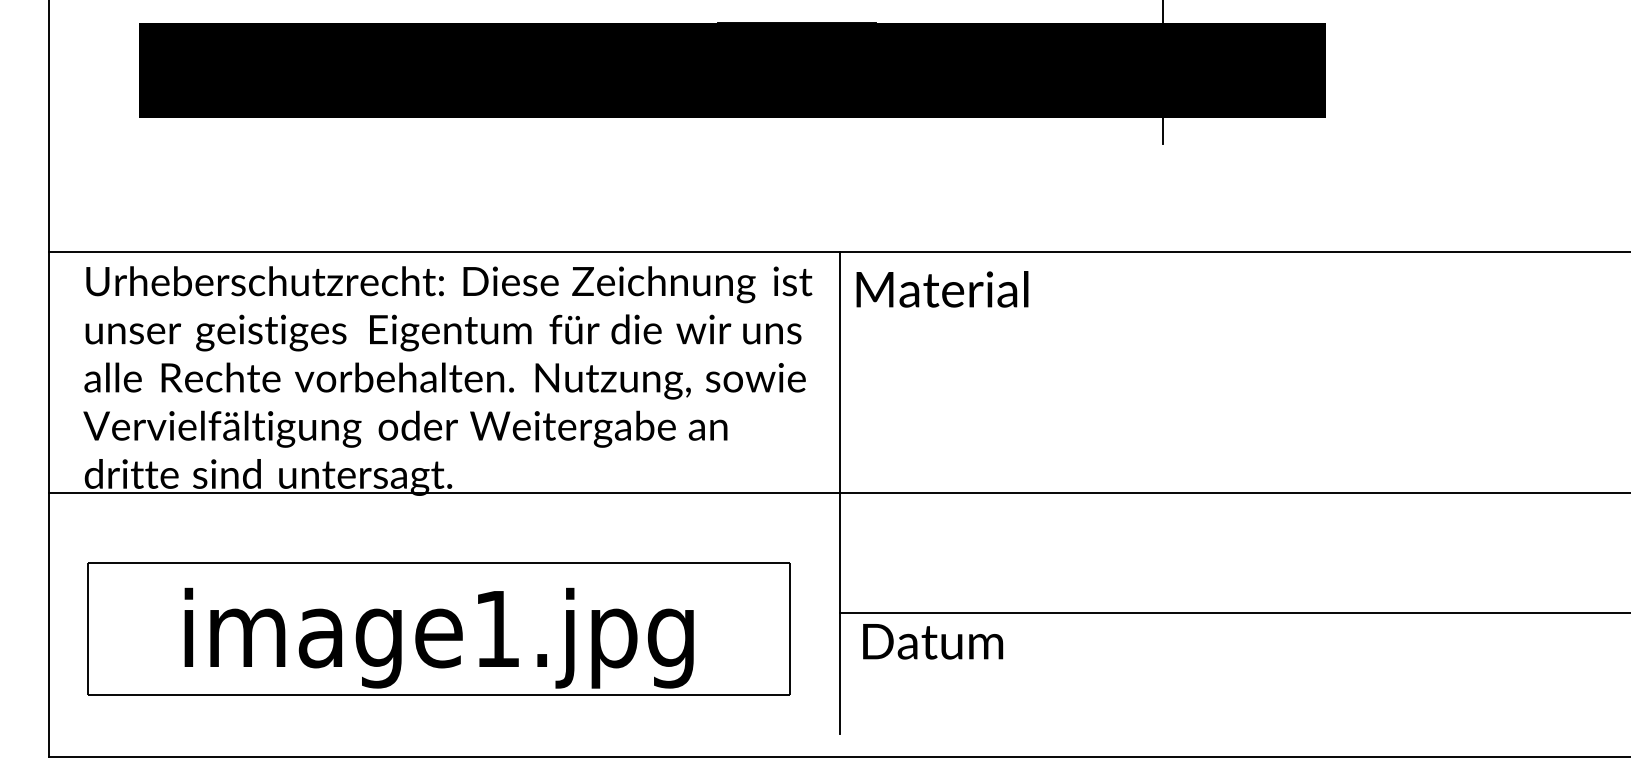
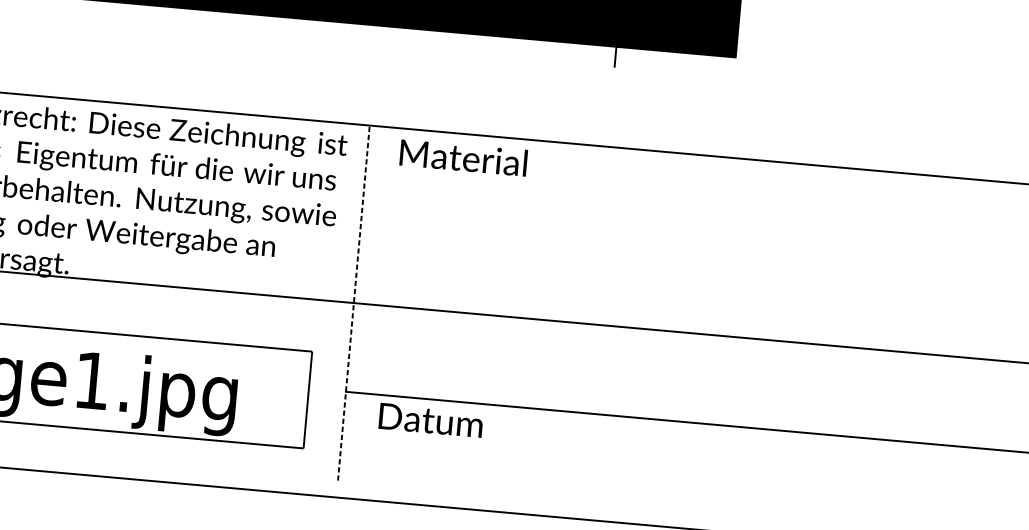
text: (942, 289) -> (463, 157), moved
line: (840, 492) -> (354, 302), solid -> dashed
text: (933, 641) -> (431, 420), moved

